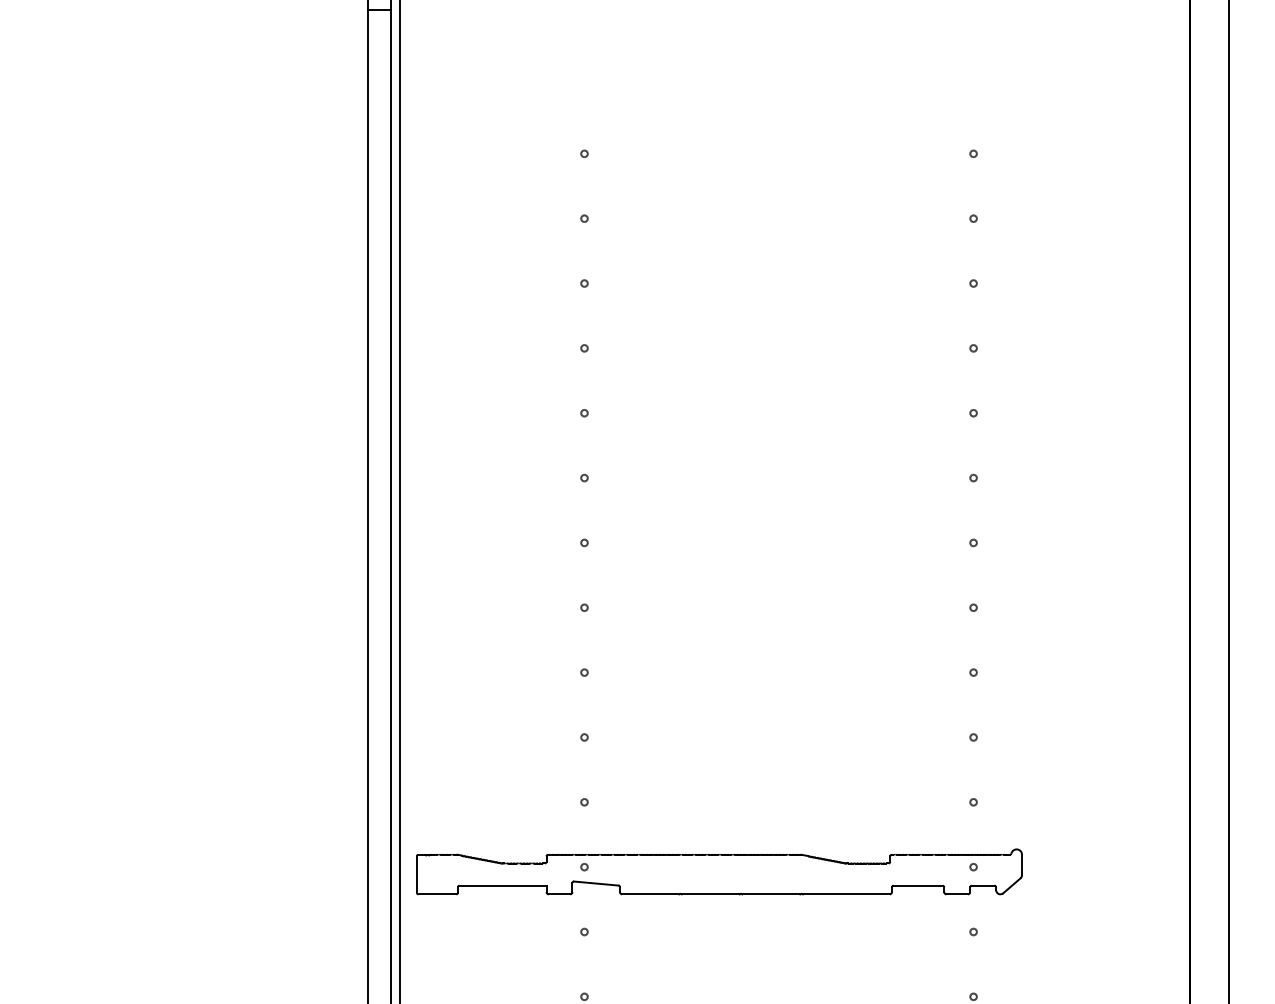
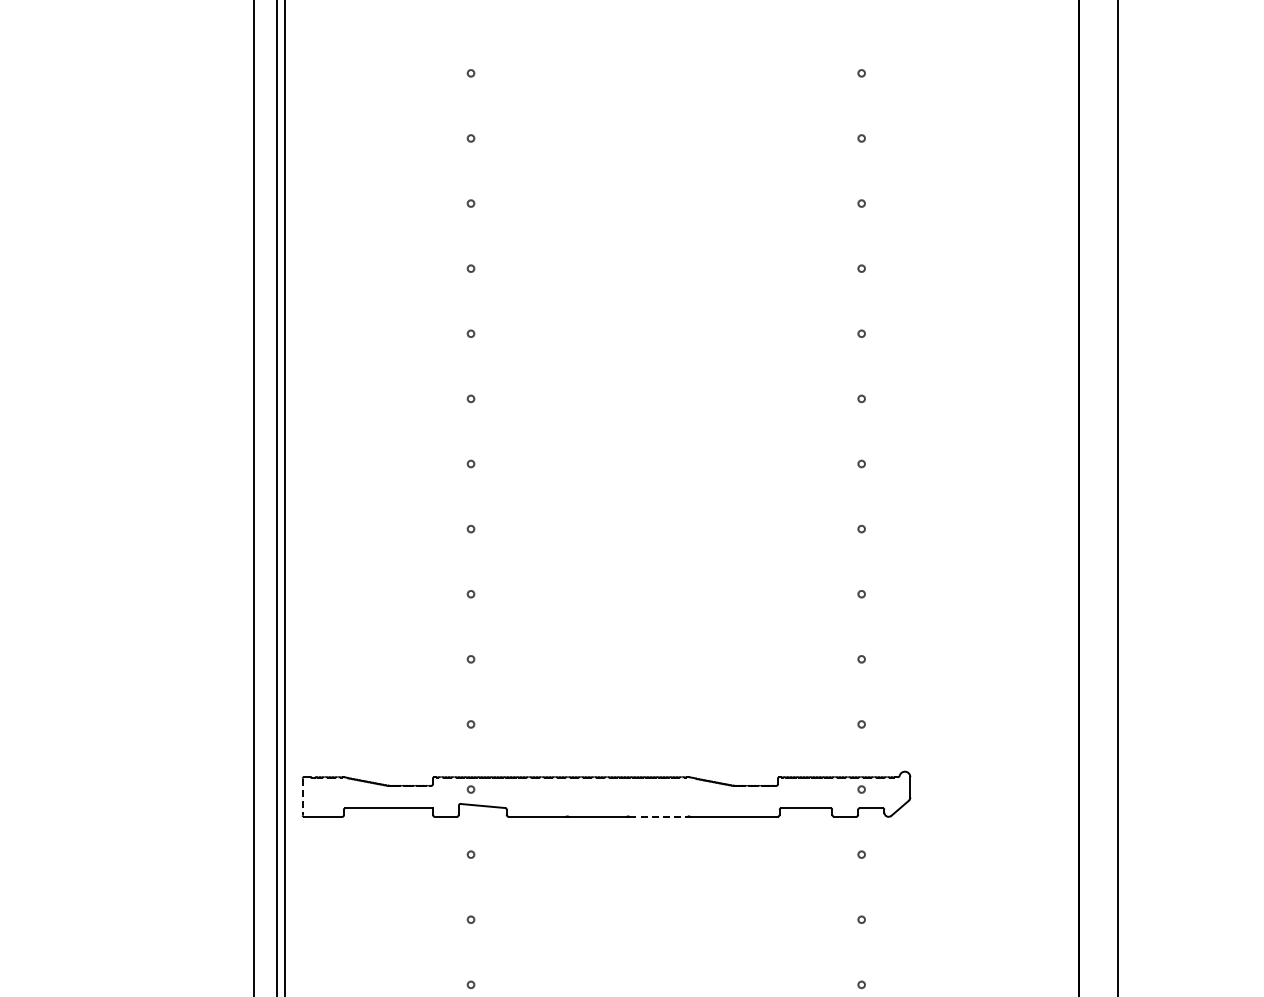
line: (416, 875) -> (302, 797), solid -> dashed
line: (771, 894) -> (658, 816), solid -> dashed

